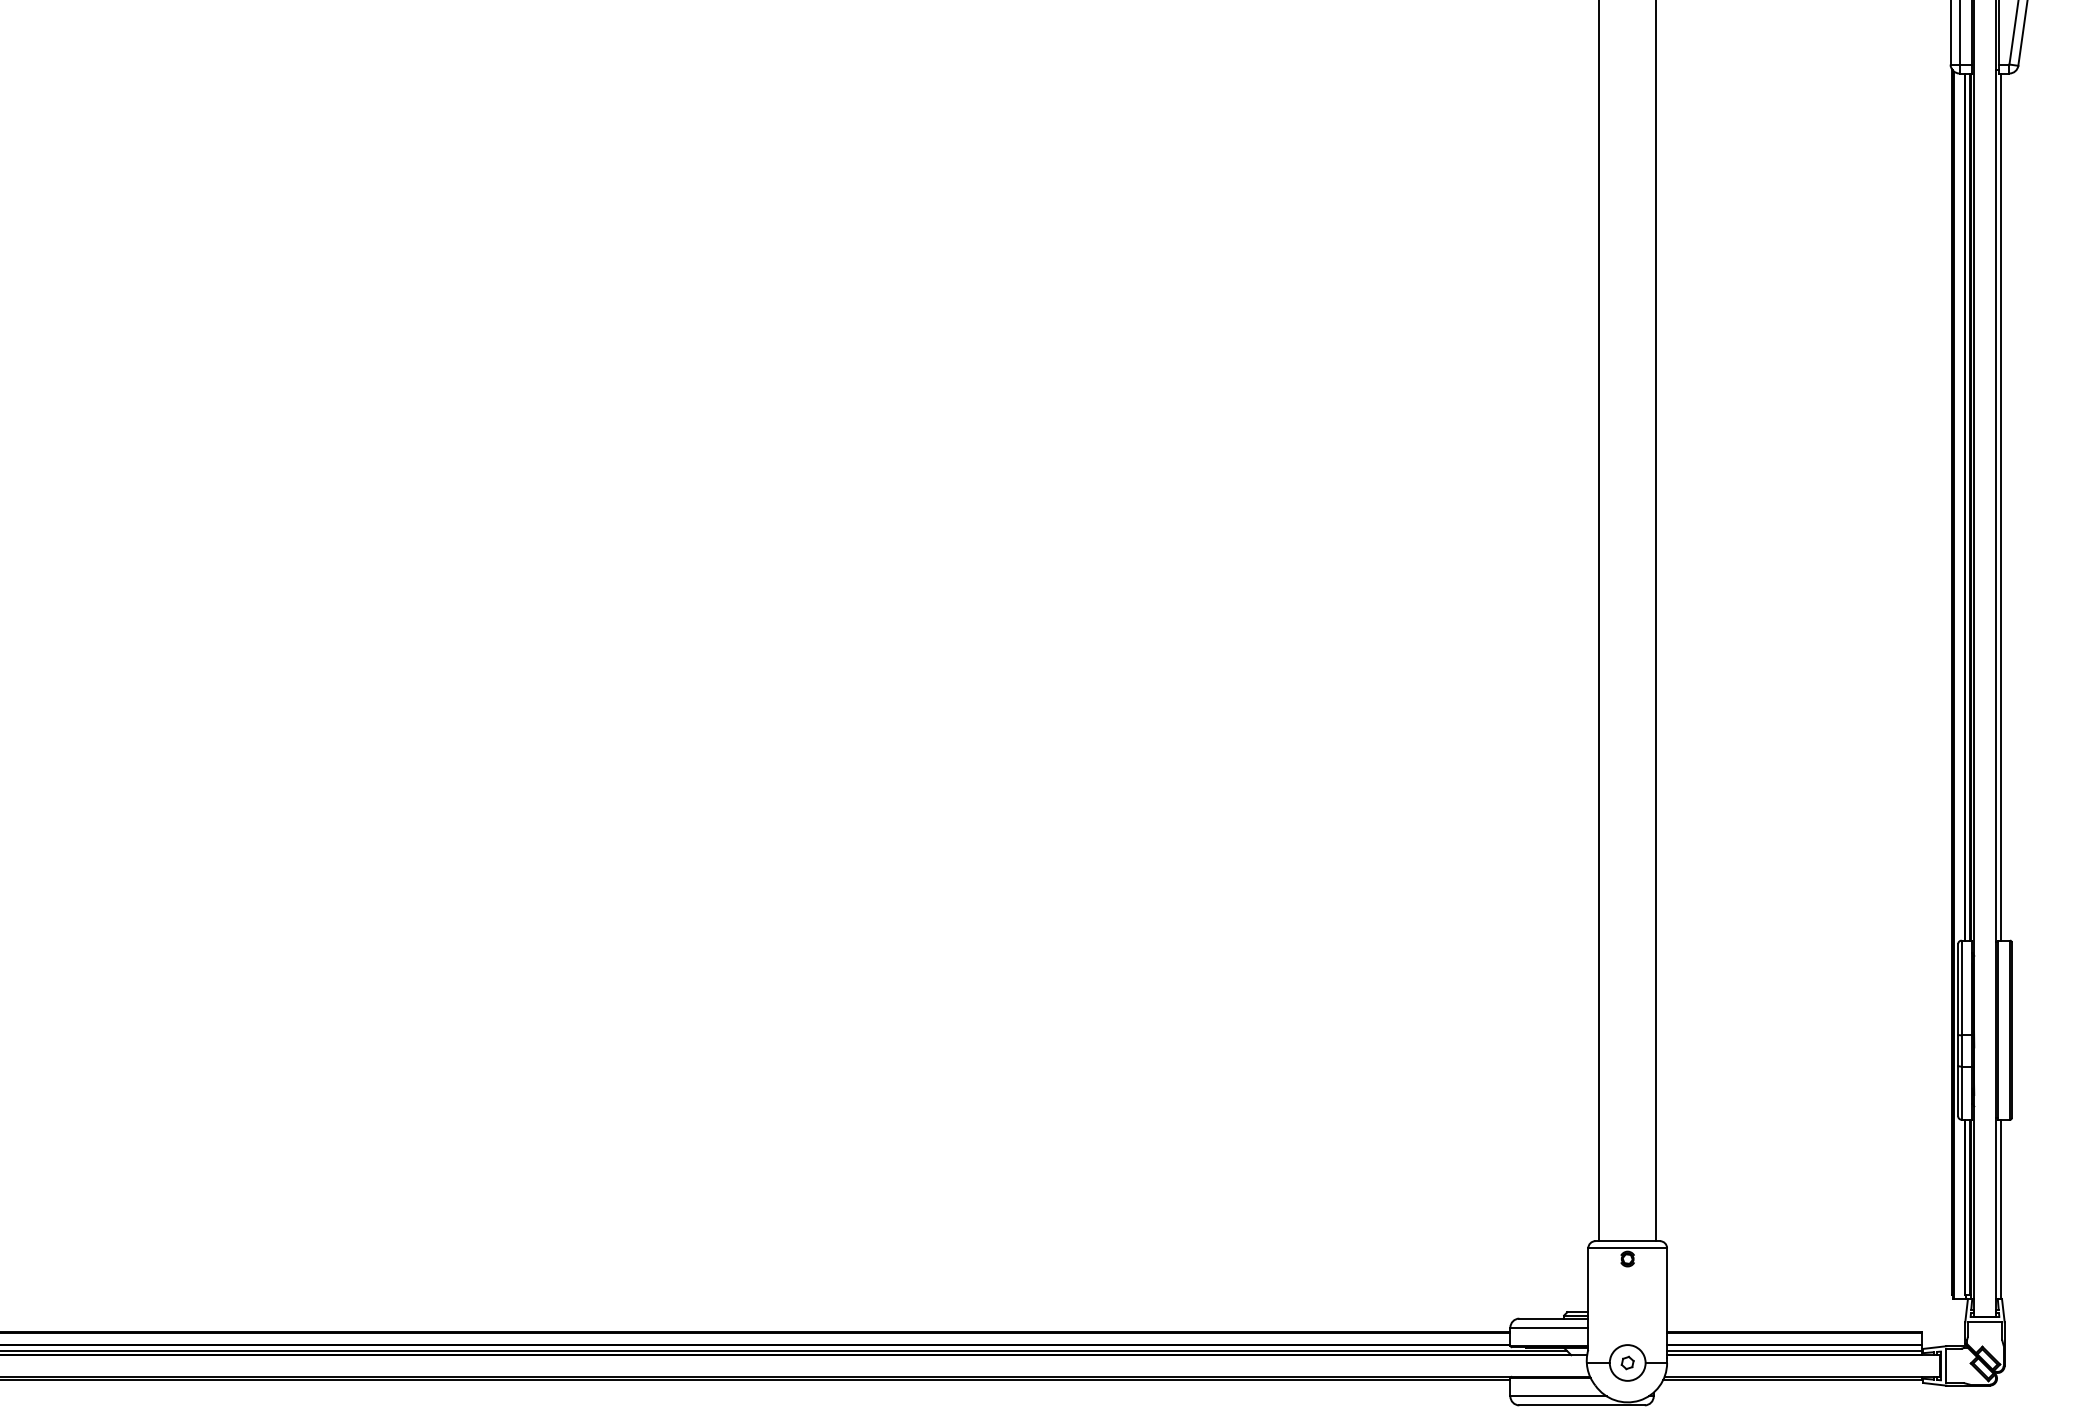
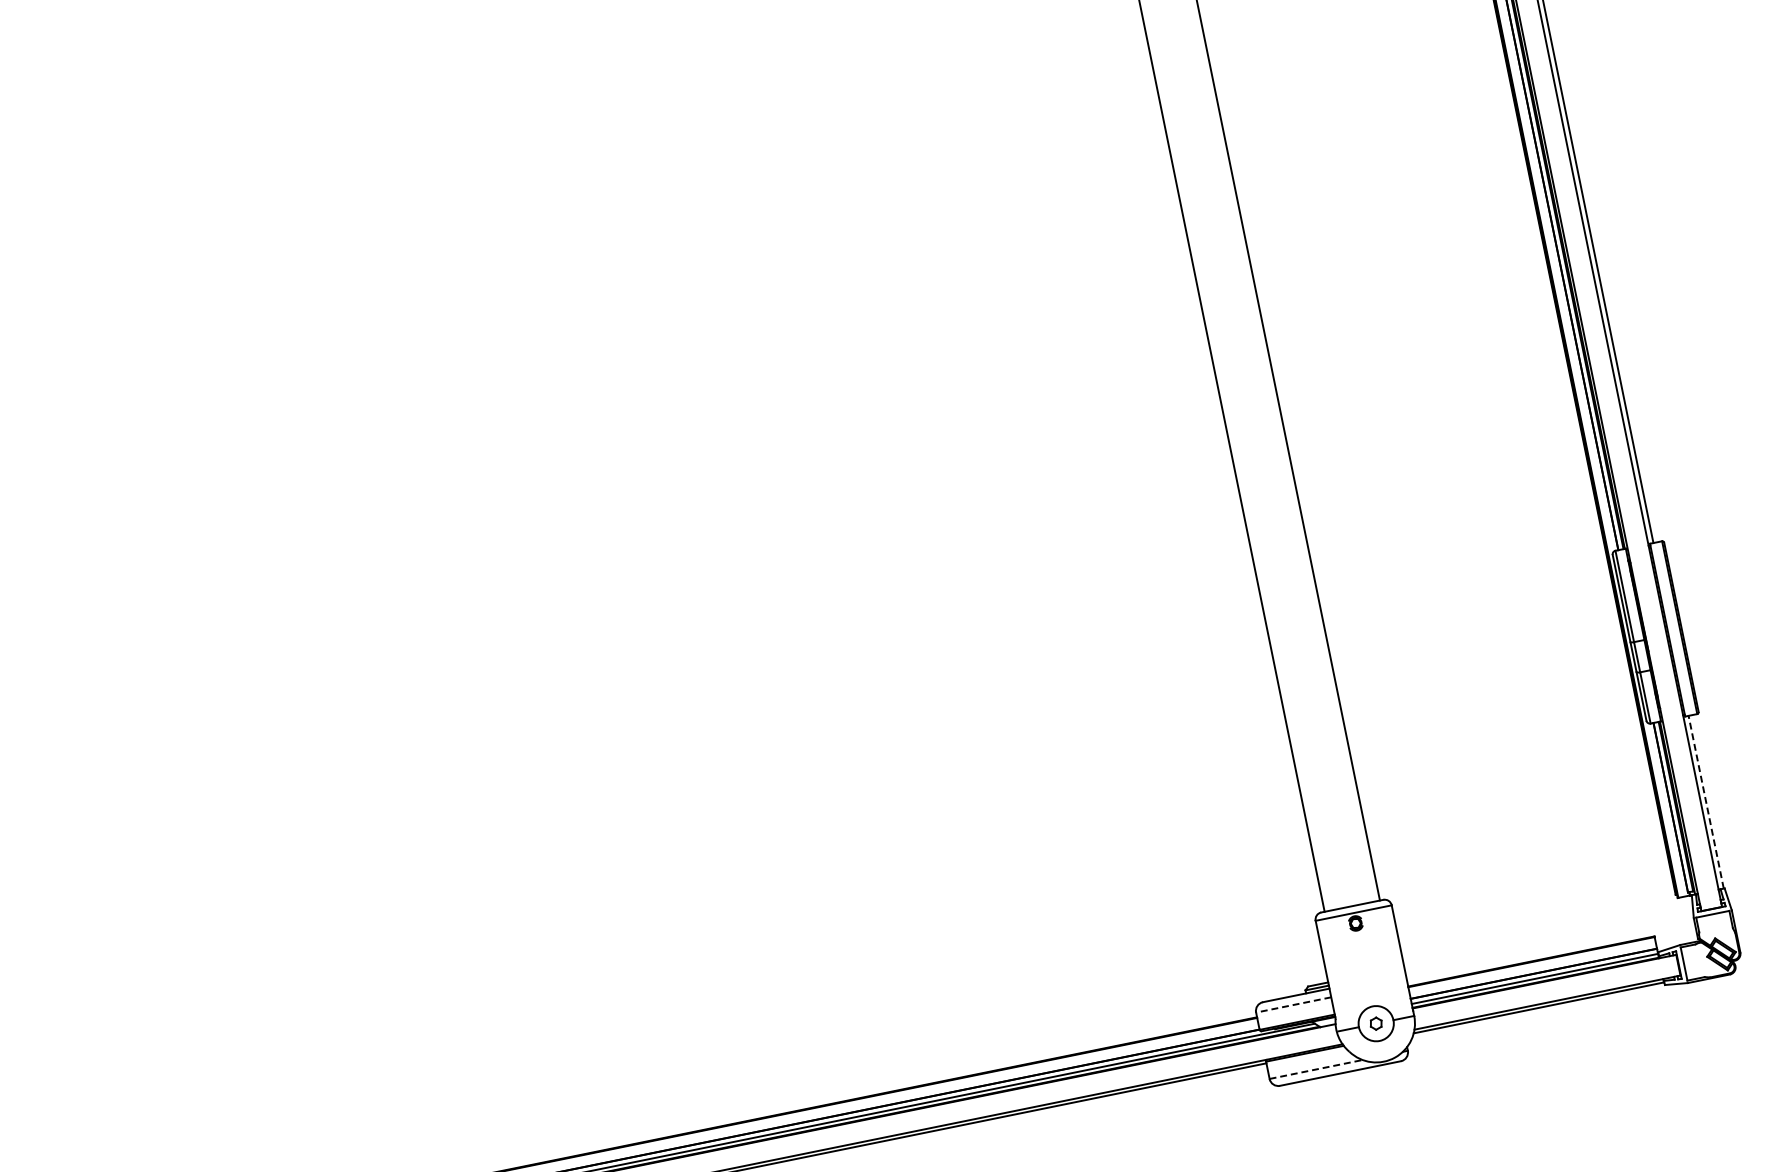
line: (2001, 1209) -> (1706, 802), solid -> dashed
line: (1549, 1327) -> (1293, 1004), solid -> dashed
line: (1559, 1396) -> (1316, 1069), solid -> dashed

